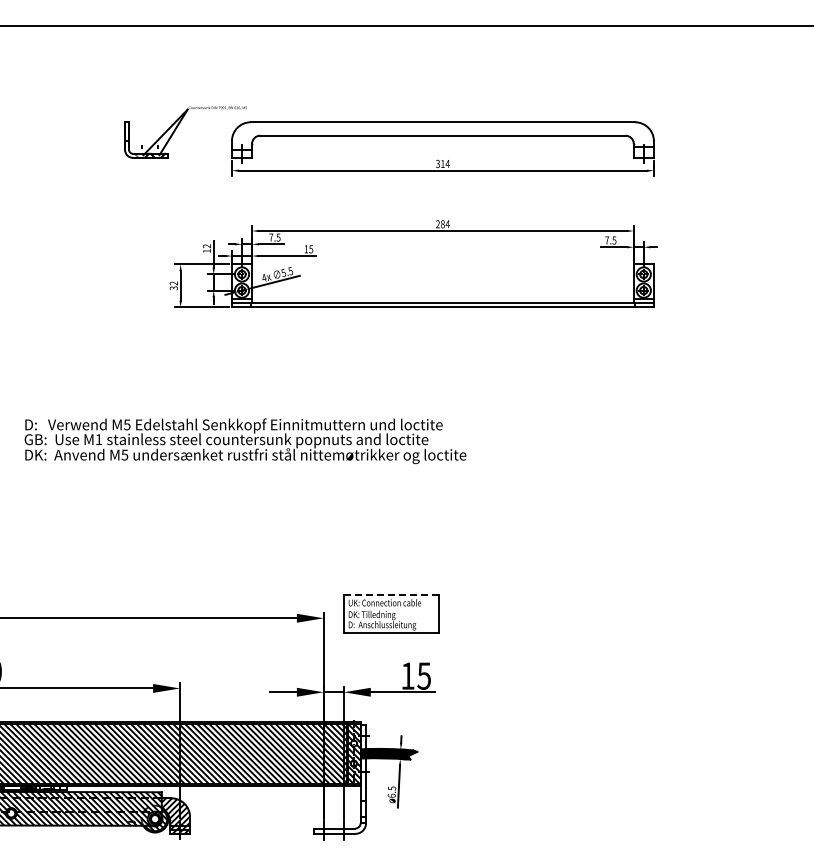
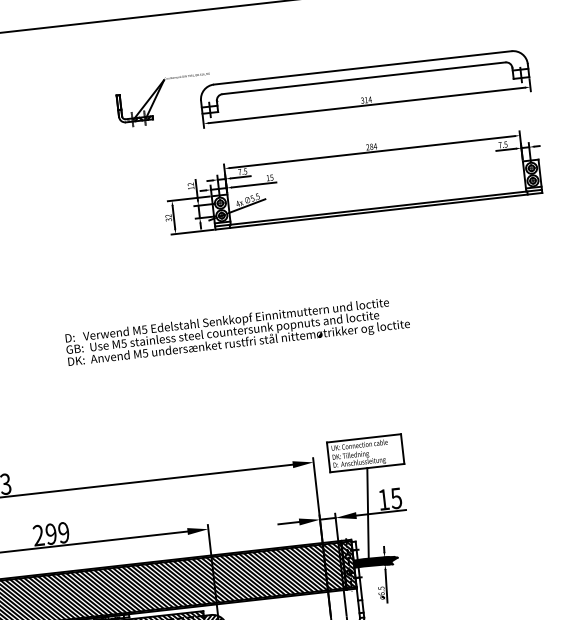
text: (98, 439) -> (123, 343), M1 -> M5
line: (391, 594) -> (364, 438), dashed -> solid
line: (385, 694) -> (368, 516), added

